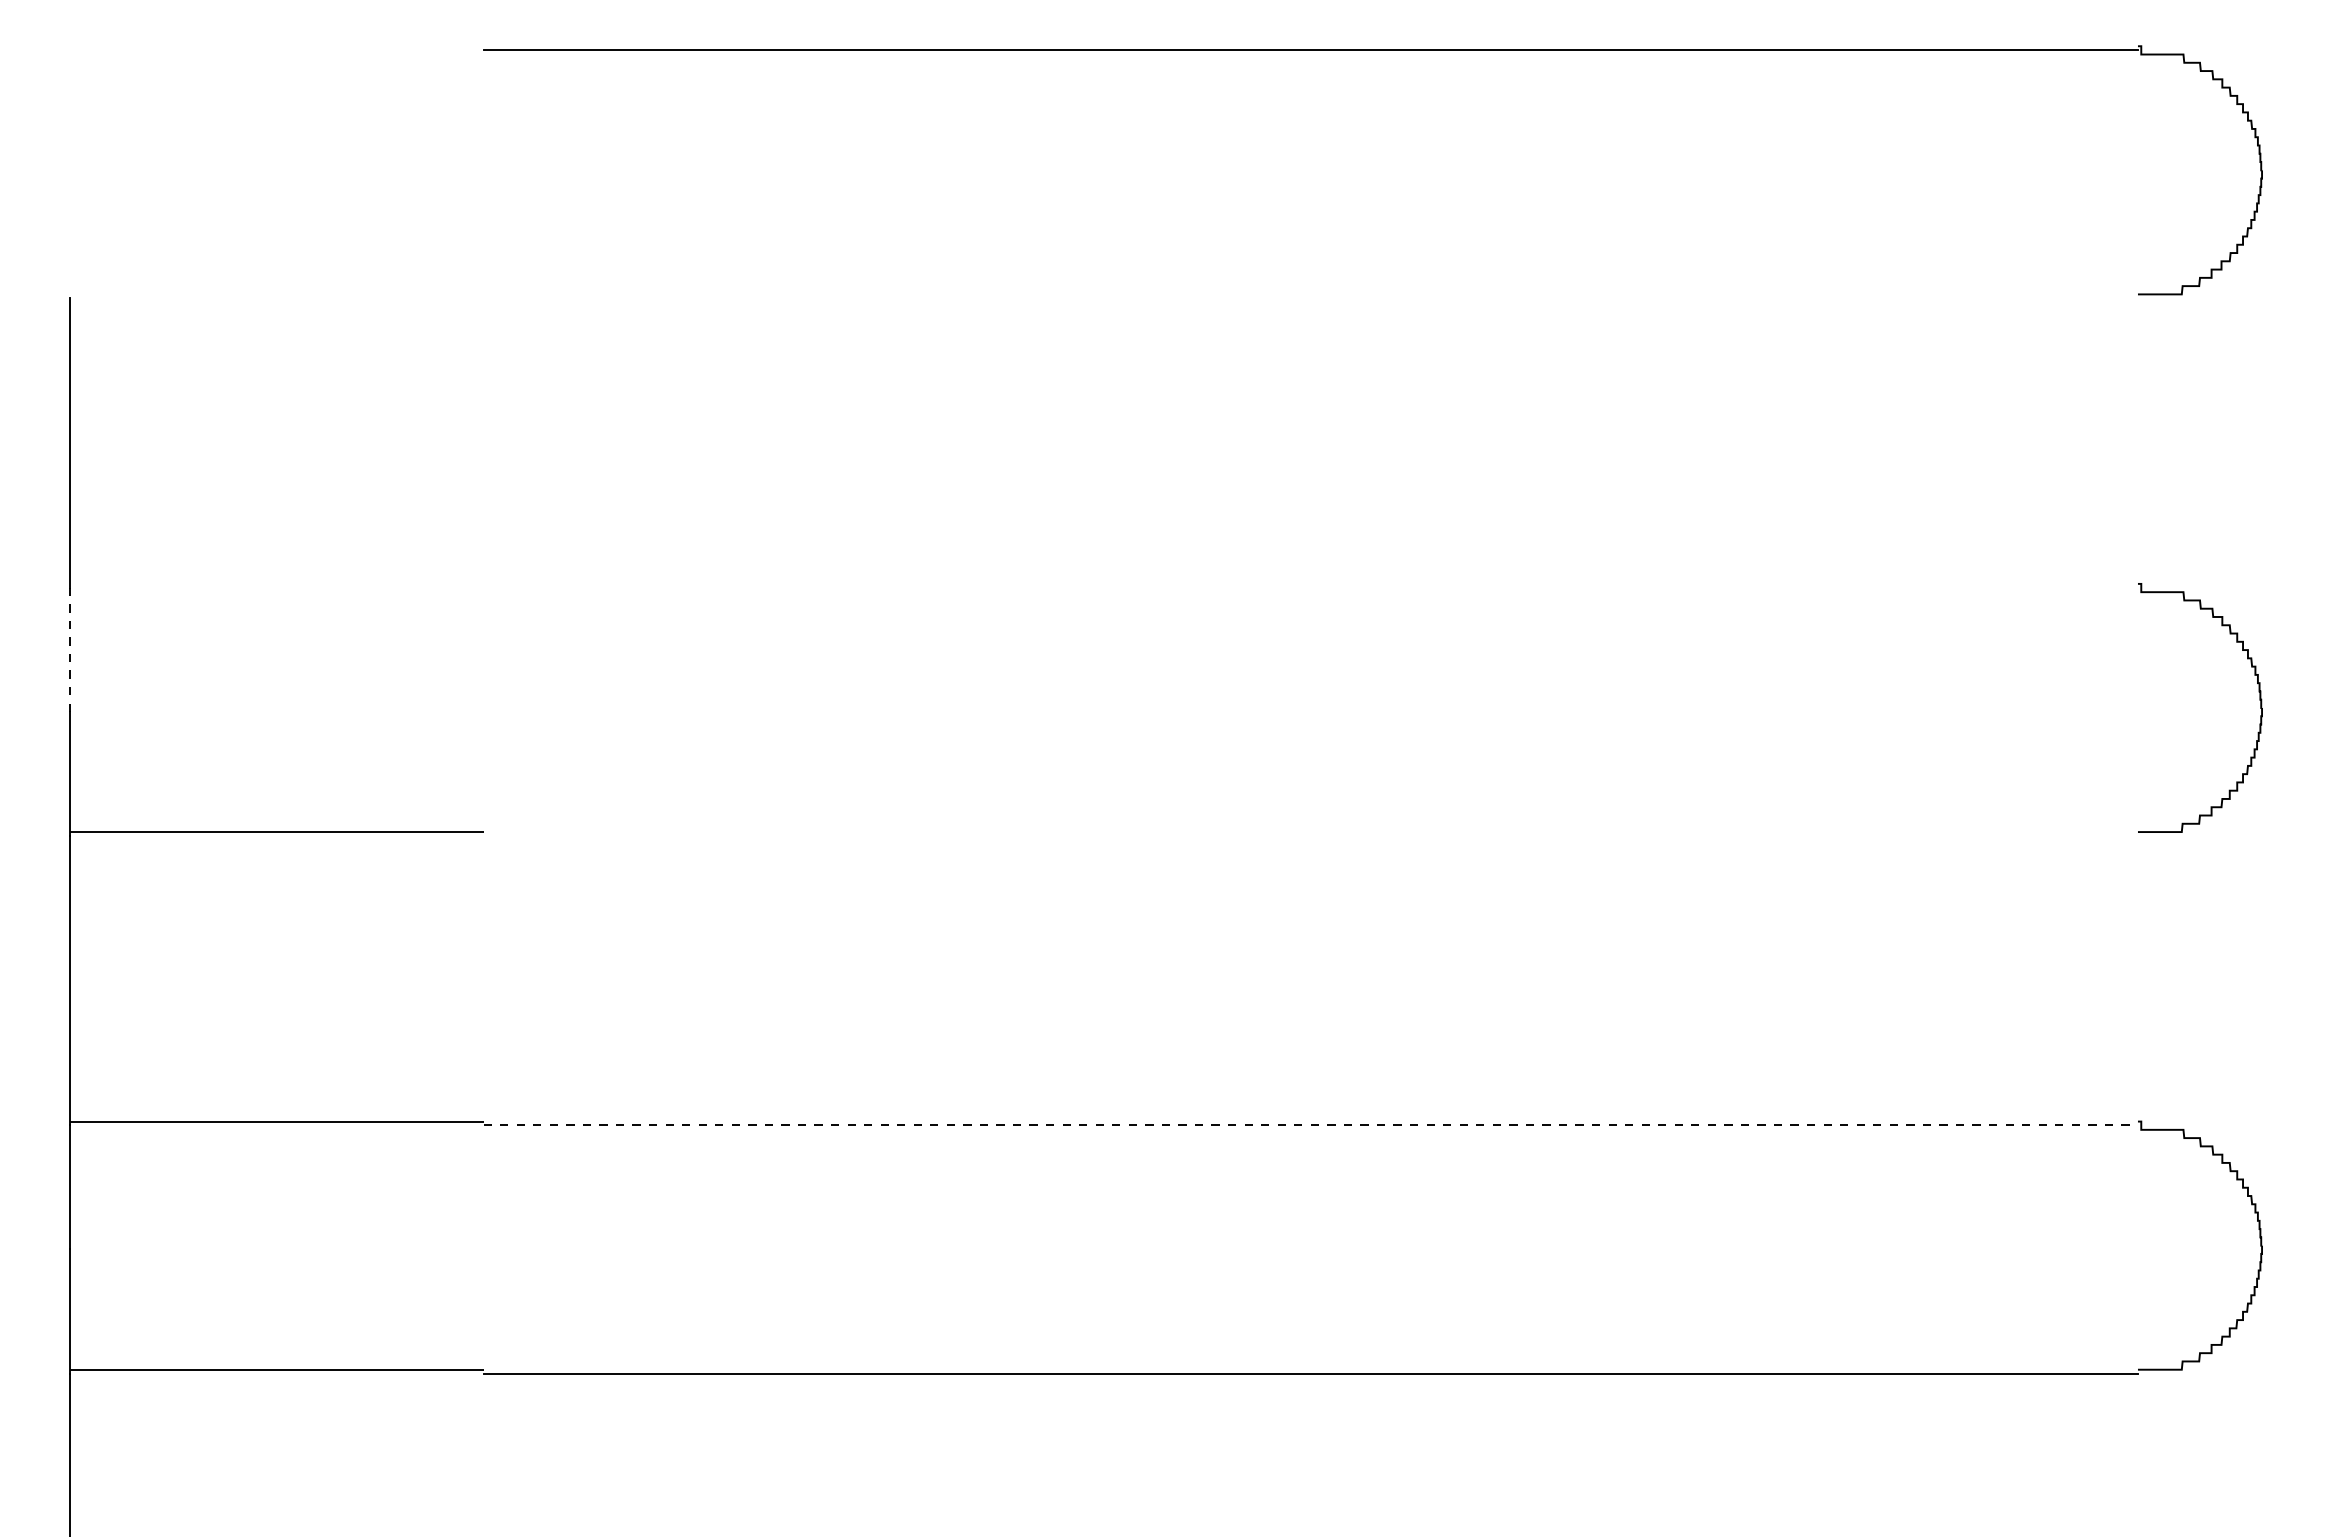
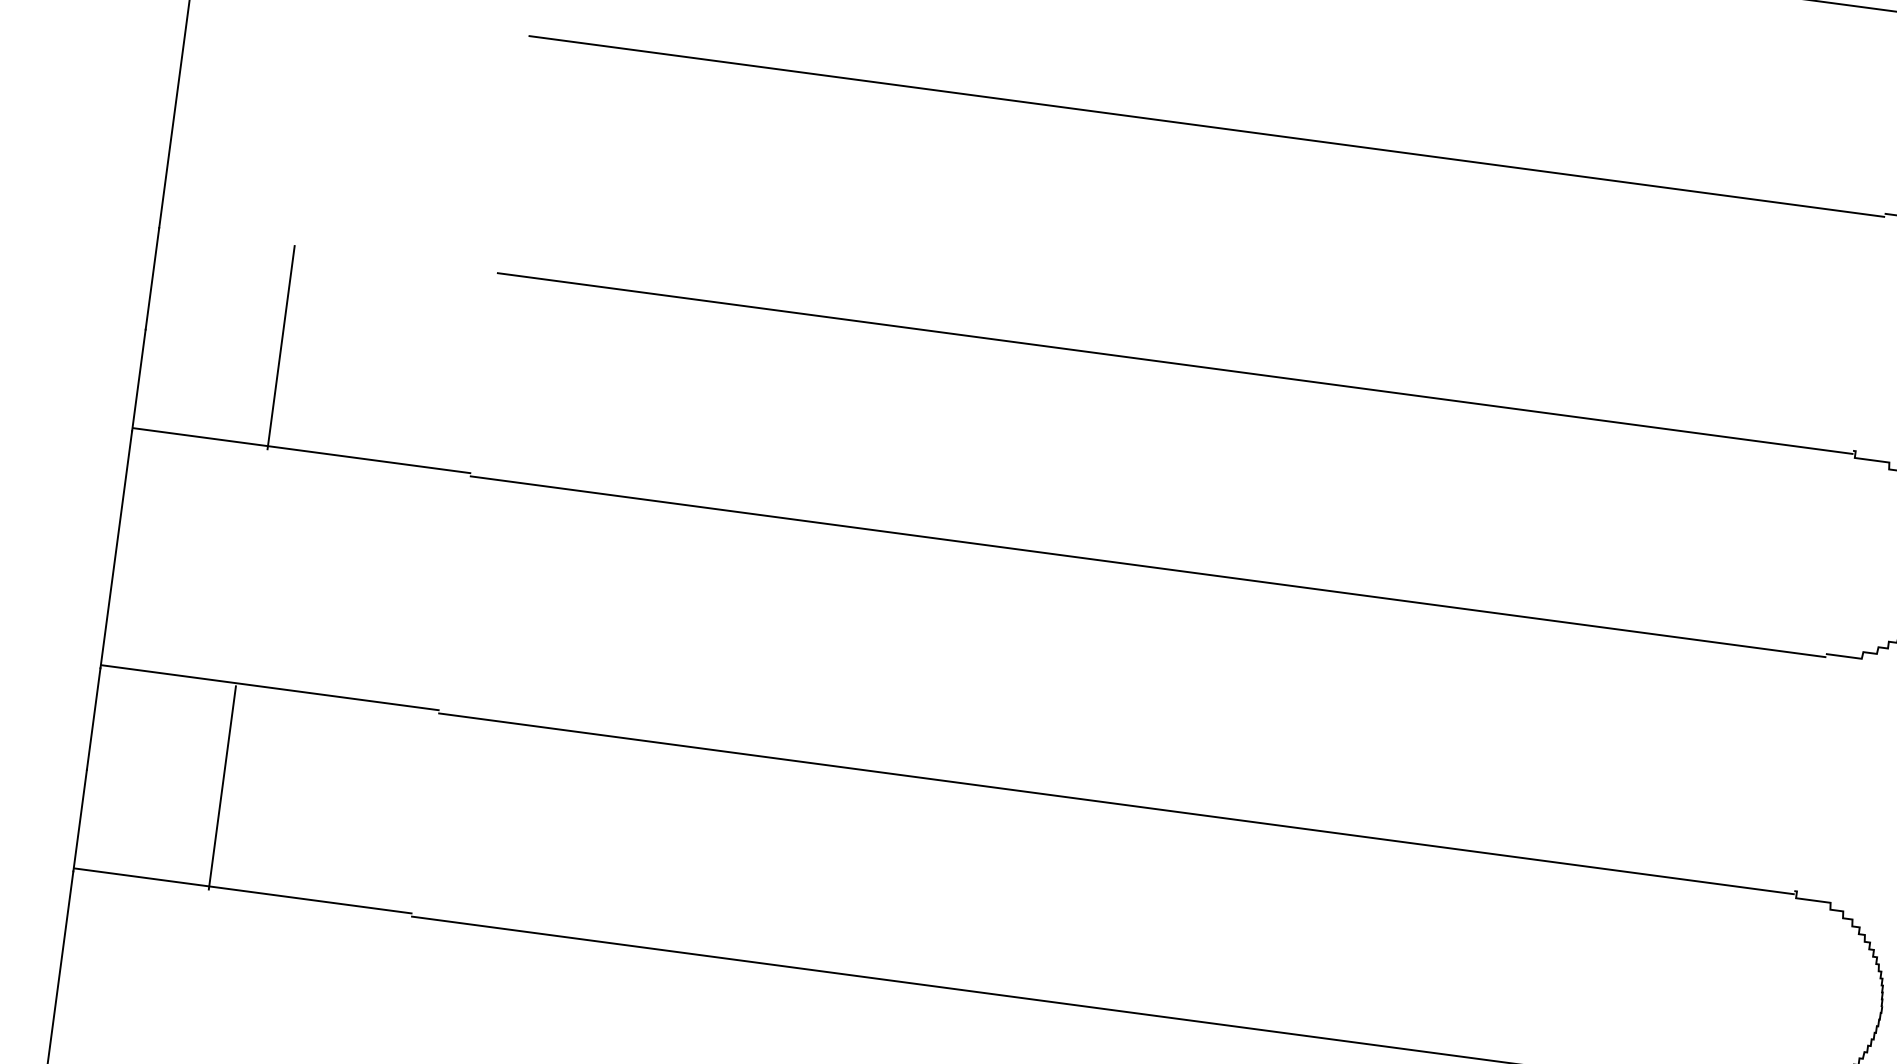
line: (1310, 298) -> (1206, 126), added
line: (1310, 587) -> (1175, 363), added
line: (69, 649) -> (152, 278), dashed -> solid
line: (235, 711) -> (281, 347), added
line: (1310, 835) -> (1147, 566), added
line: (1311, 1125) -> (1117, 804), dashed -> solid
line: (235, 1249) -> (222, 787), added

